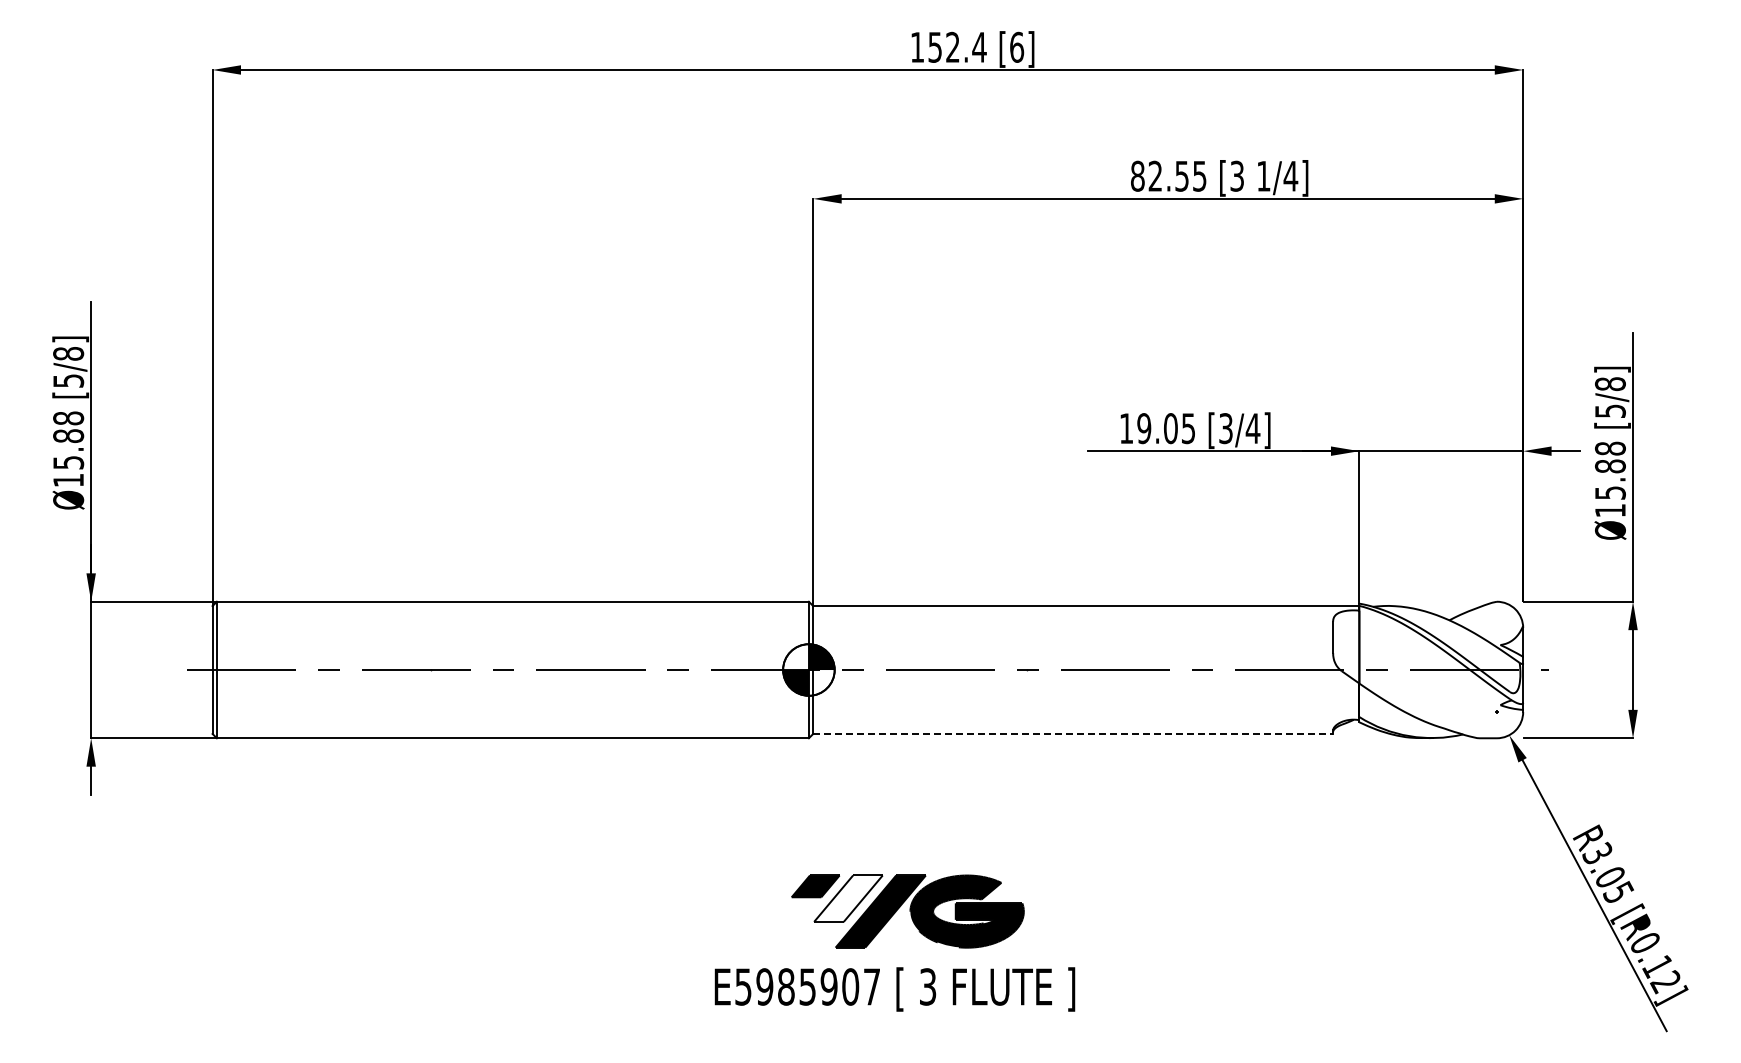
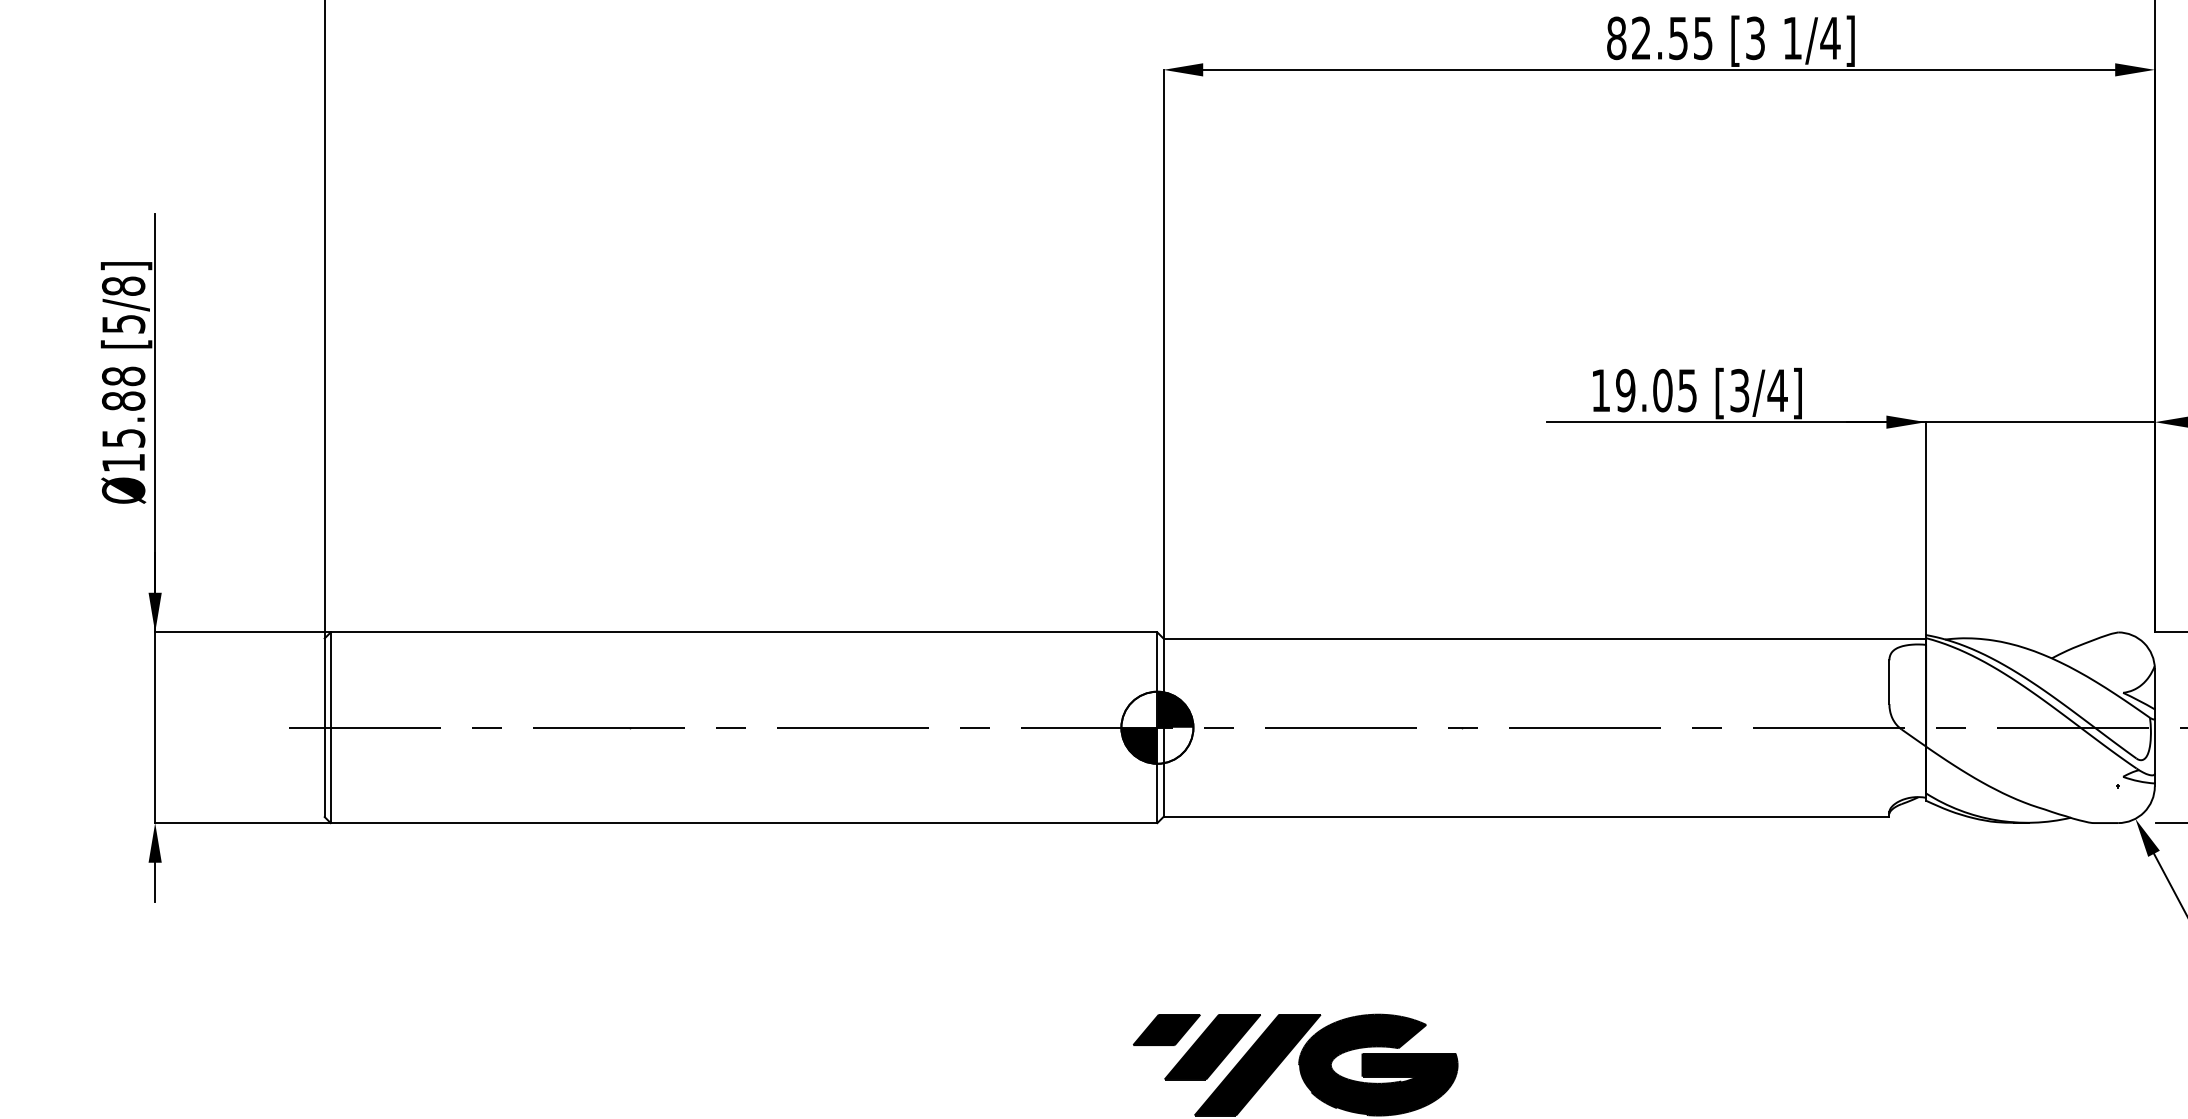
line: (1073, 733) -> (1526, 816), dashed -> solid
fill: (848, 898) -> (1212, 1046), added

